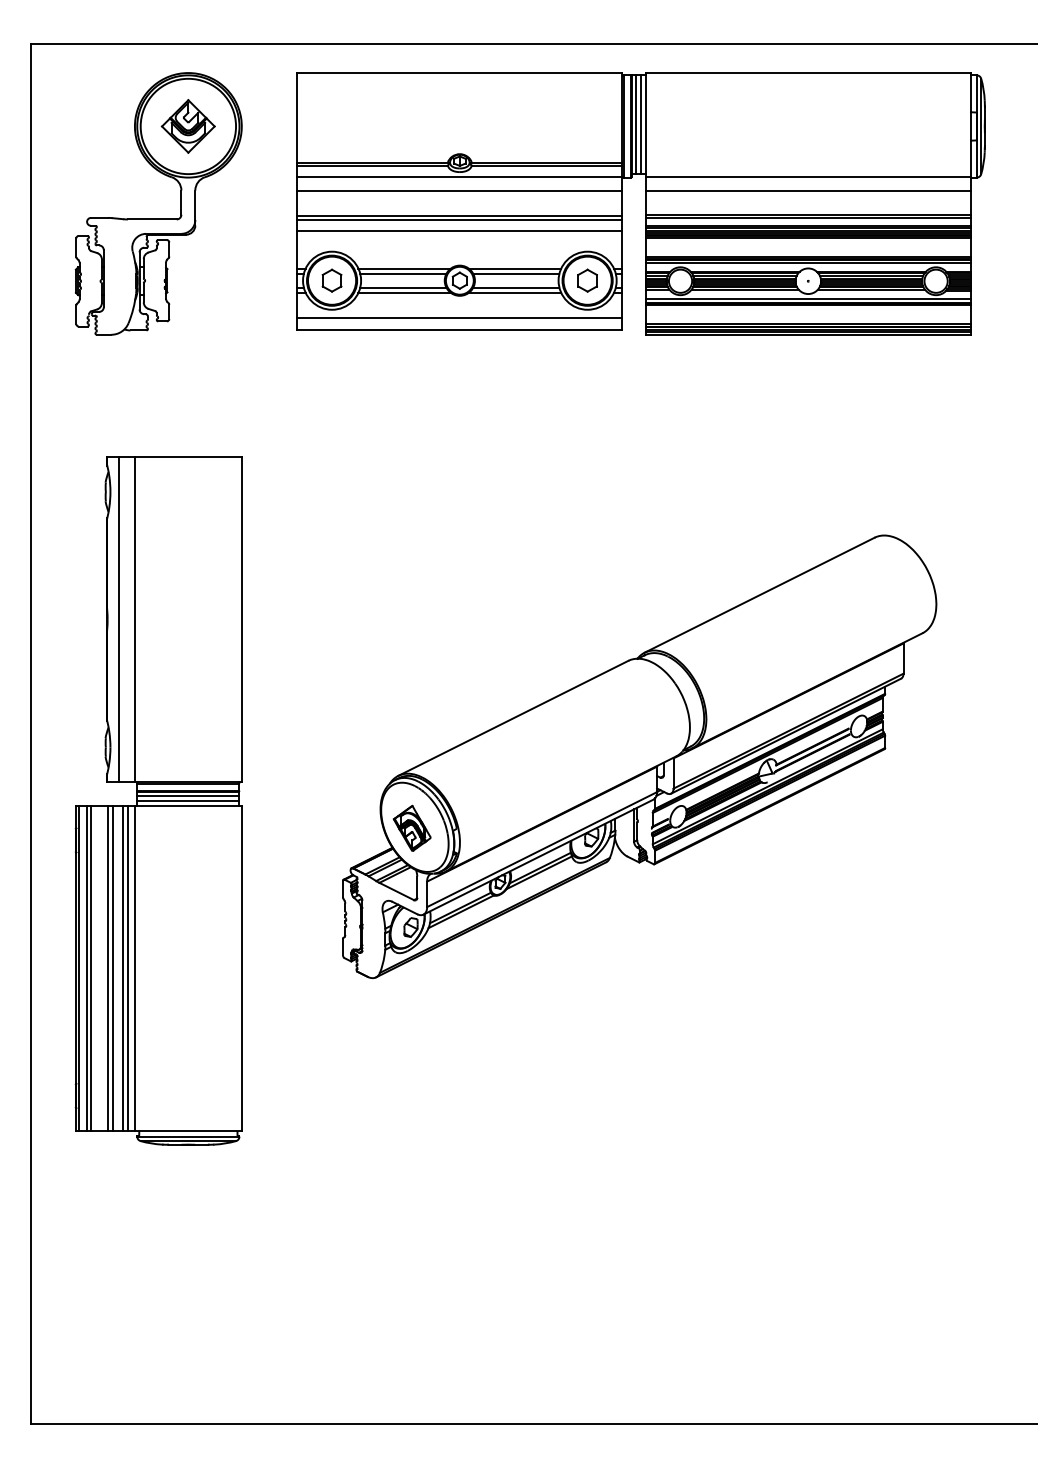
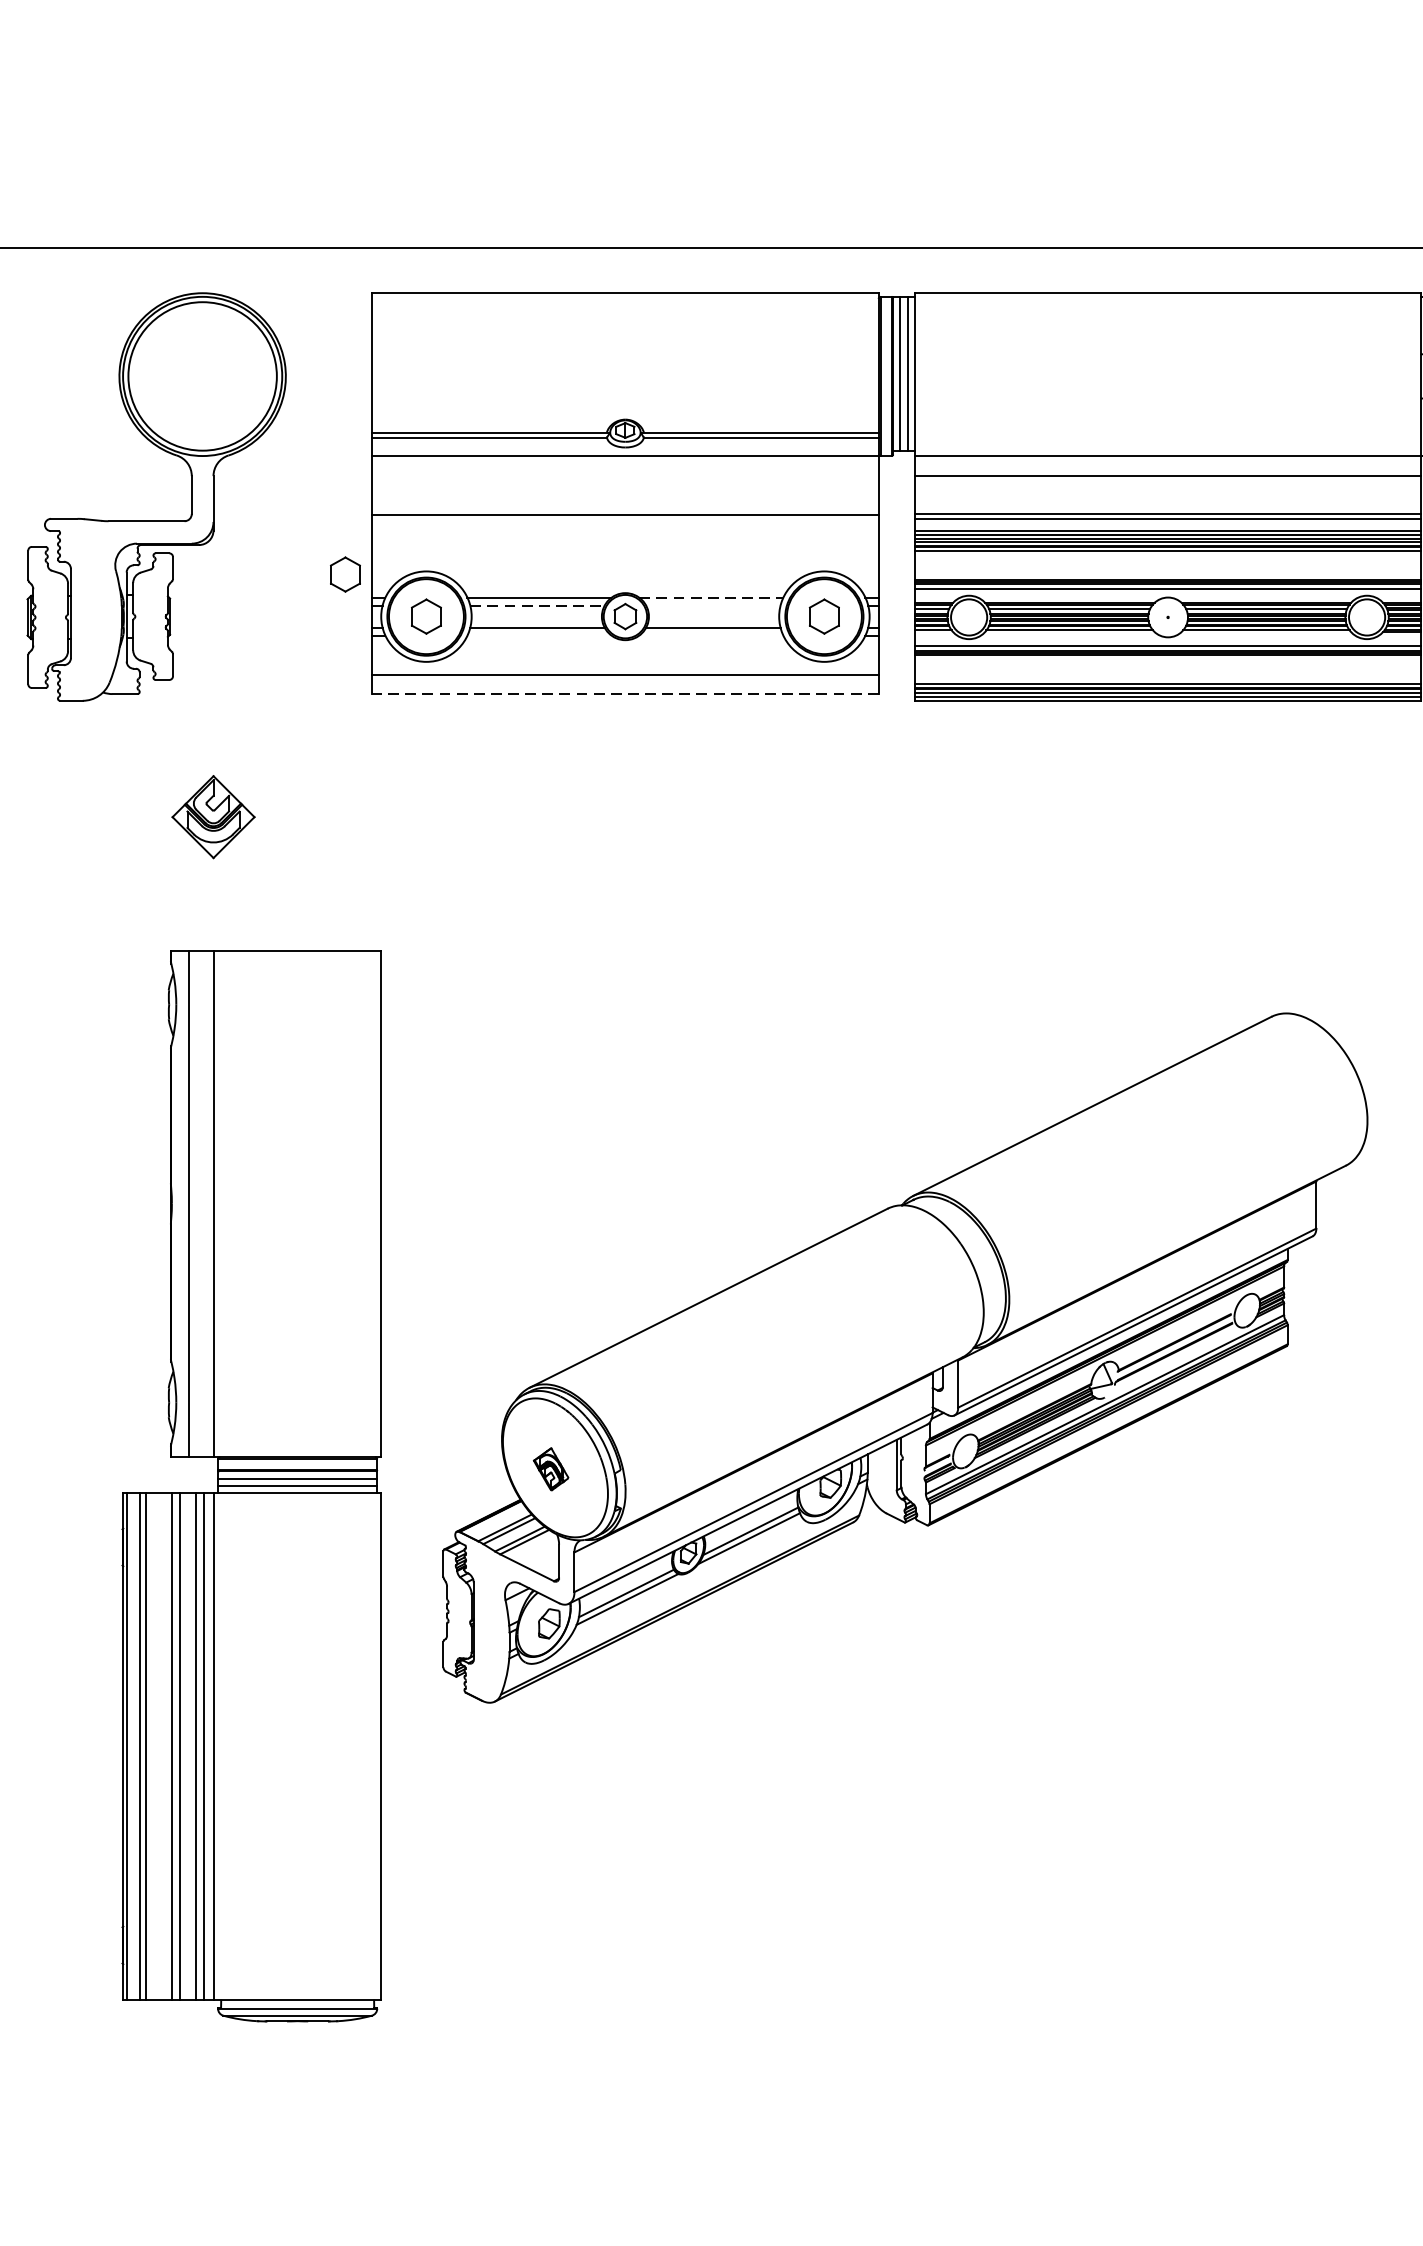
part: (187, 126) -> (212, 817), moved
line: (459, 190) -> (624, 476), removed
line: (459, 220) -> (624, 522), removed
line: (459, 230) -> (624, 538), removed
part: (279, 253) -> (344, 574), added
line: (515, 268) -> (712, 597), solid -> dashed
line: (403, 273) -> (537, 605), solid -> dashed
line: (516, 273) -> (713, 605), removed
line: (403, 292) -> (537, 634), removed
line: (515, 292) -> (712, 634), removed
line: (459, 330) -> (624, 694), solid -> dashed
part: (158, 800) -> (251, 1485), moved
part: (411, 827) -> (550, 1468), size x0.6

